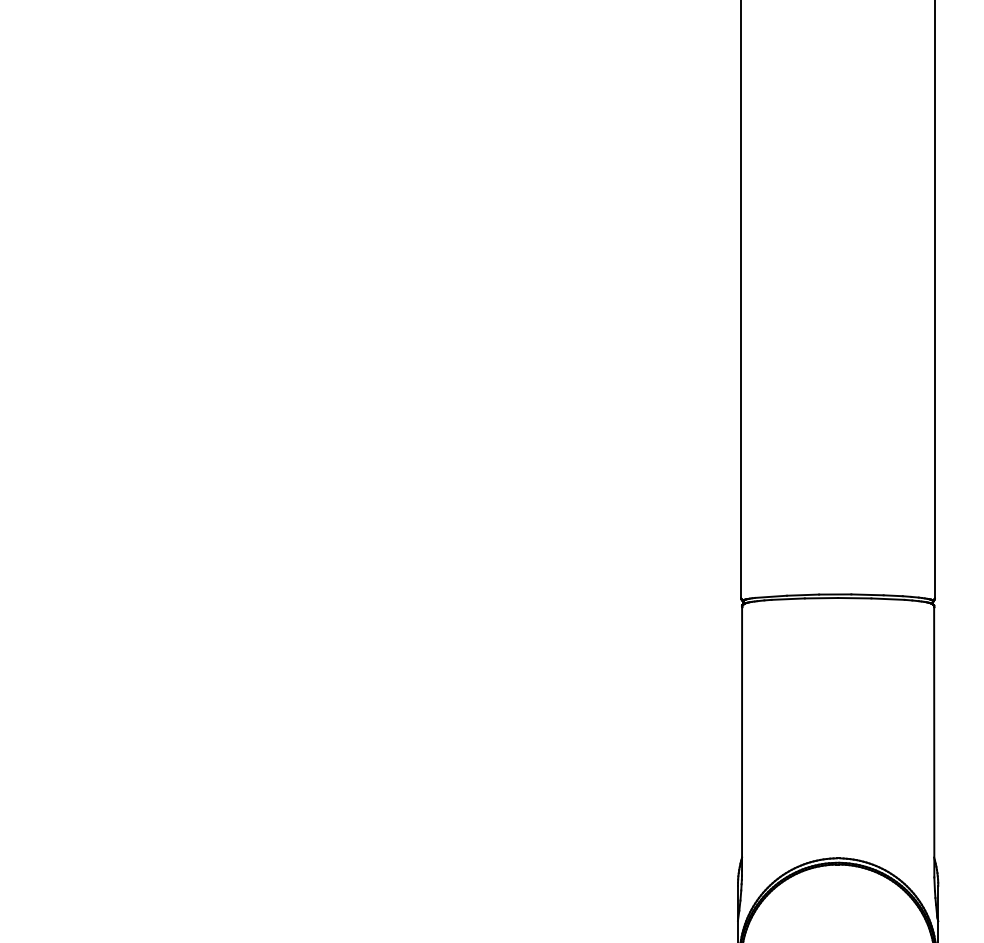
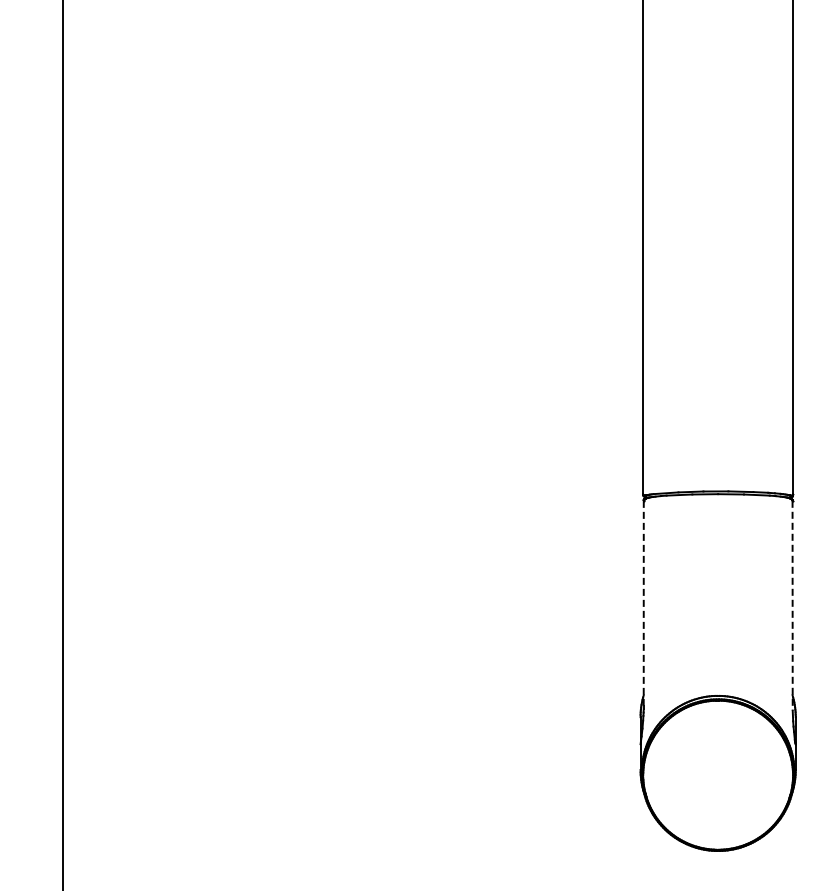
line: (741, 739) -> (643, 603), solid -> dashed
line: (934, 741) -> (792, 605), solid -> dashed

